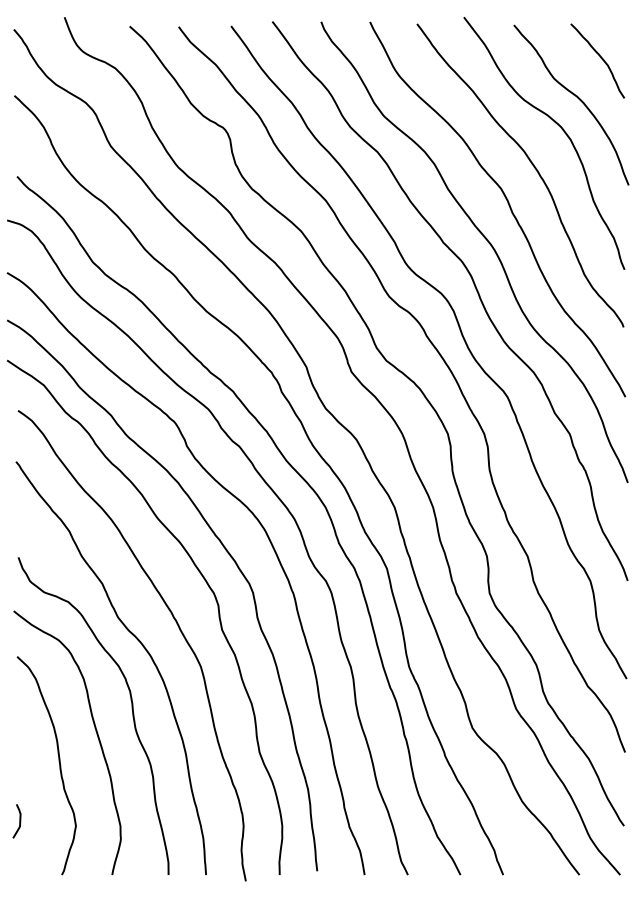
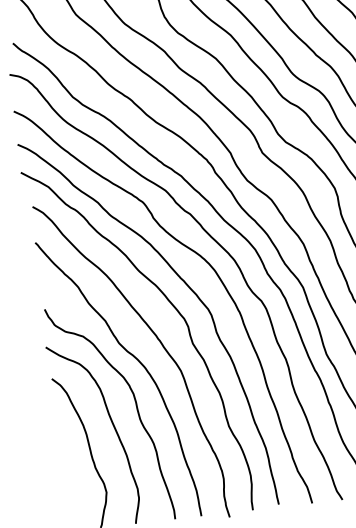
curve: (19, 821) -> (66, 493), removed

